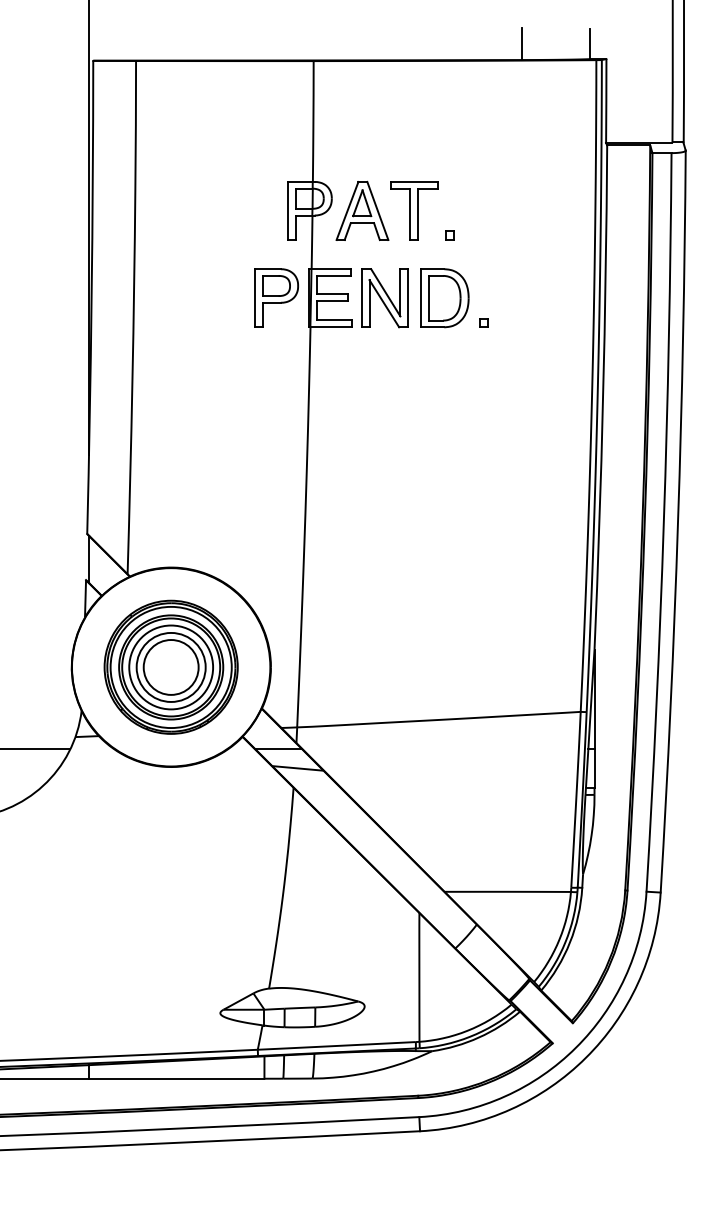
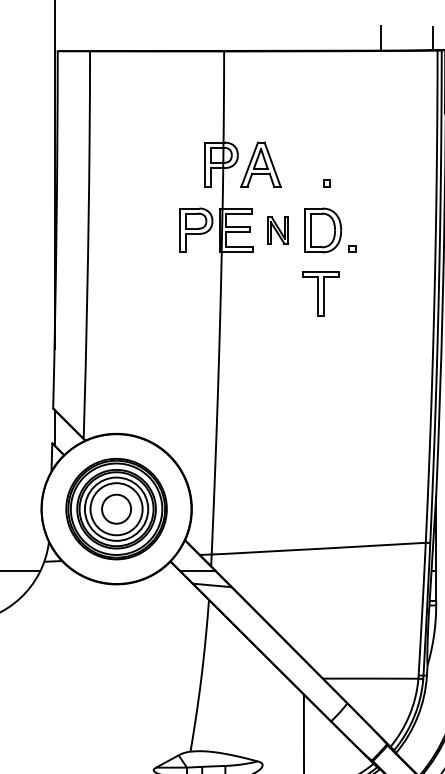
part: (414, 210) -> (321, 293), moved
part: (384, 298) -> (277, 230), size x0.6
circle: (170, 667) -> (116, 509), size x0.7

